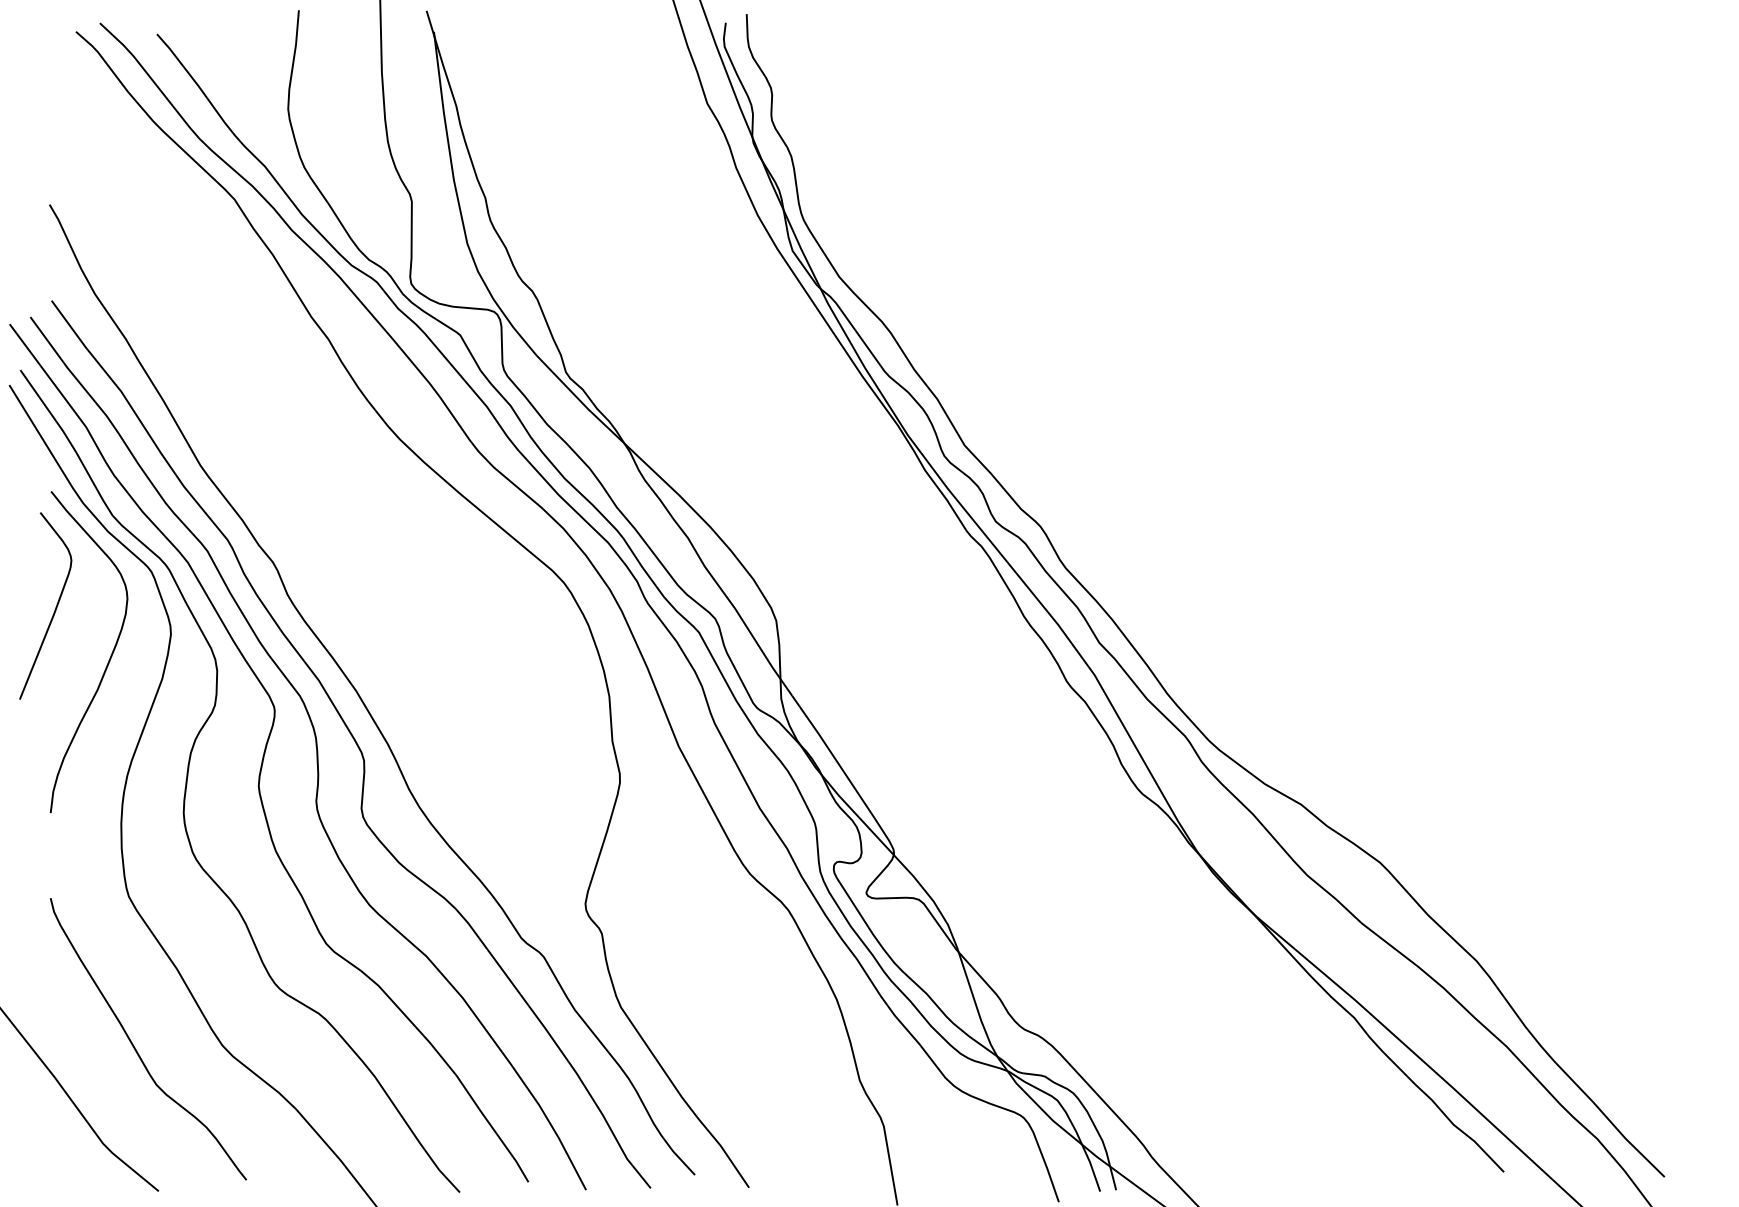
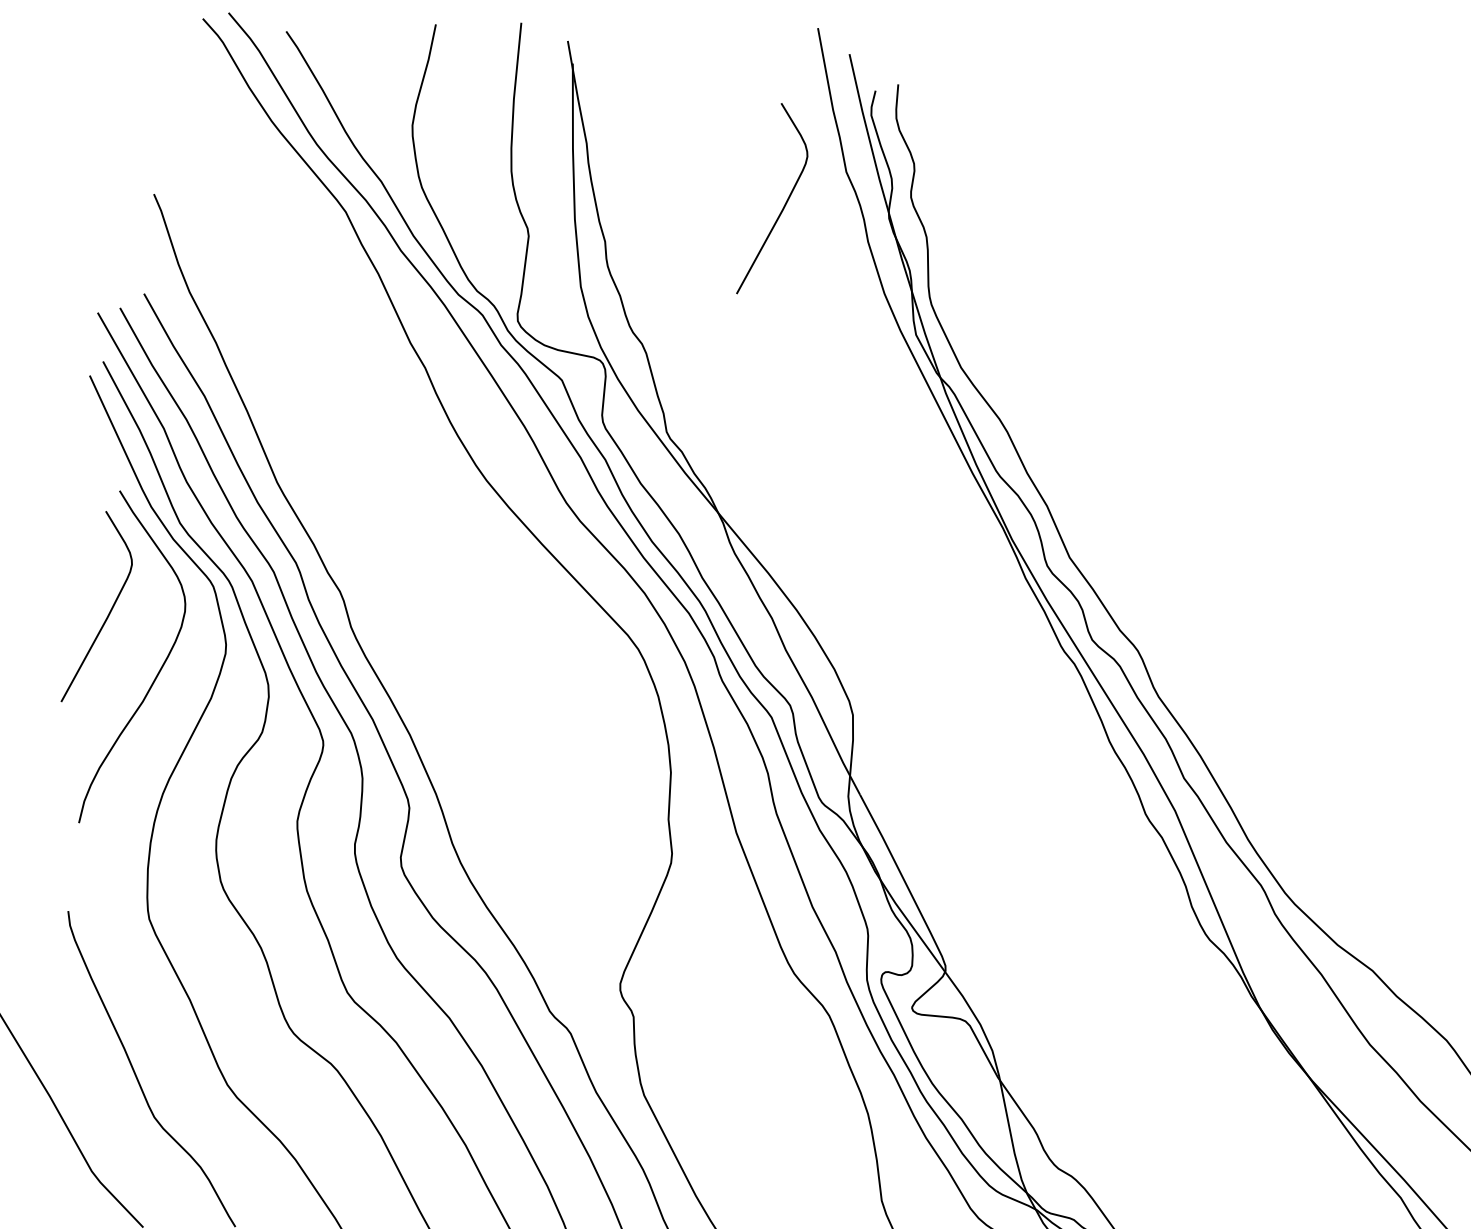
curve: (651, 142) -> (783, 205), added

